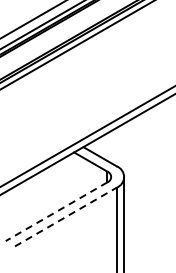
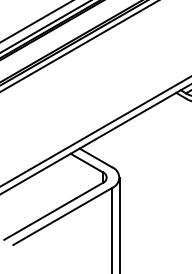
line: (56, 211) -> (53, 211), dashed -> solid
line: (66, 217) -> (63, 216), dashed -> solid

